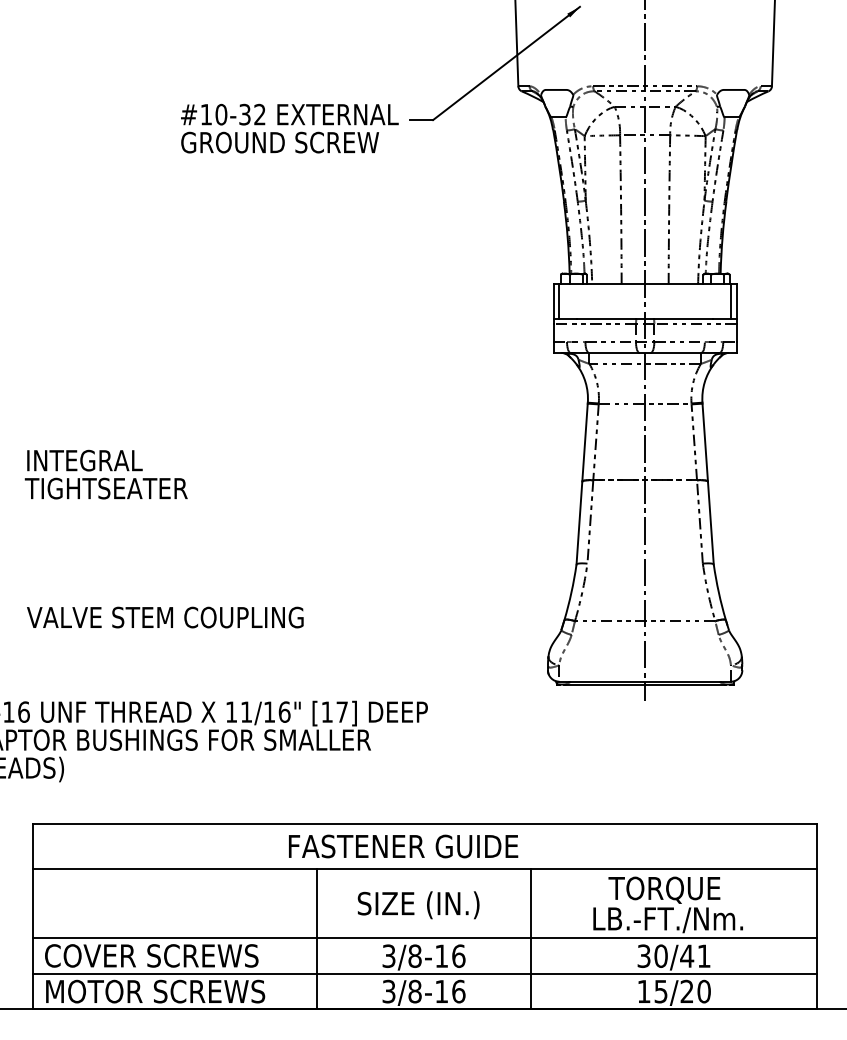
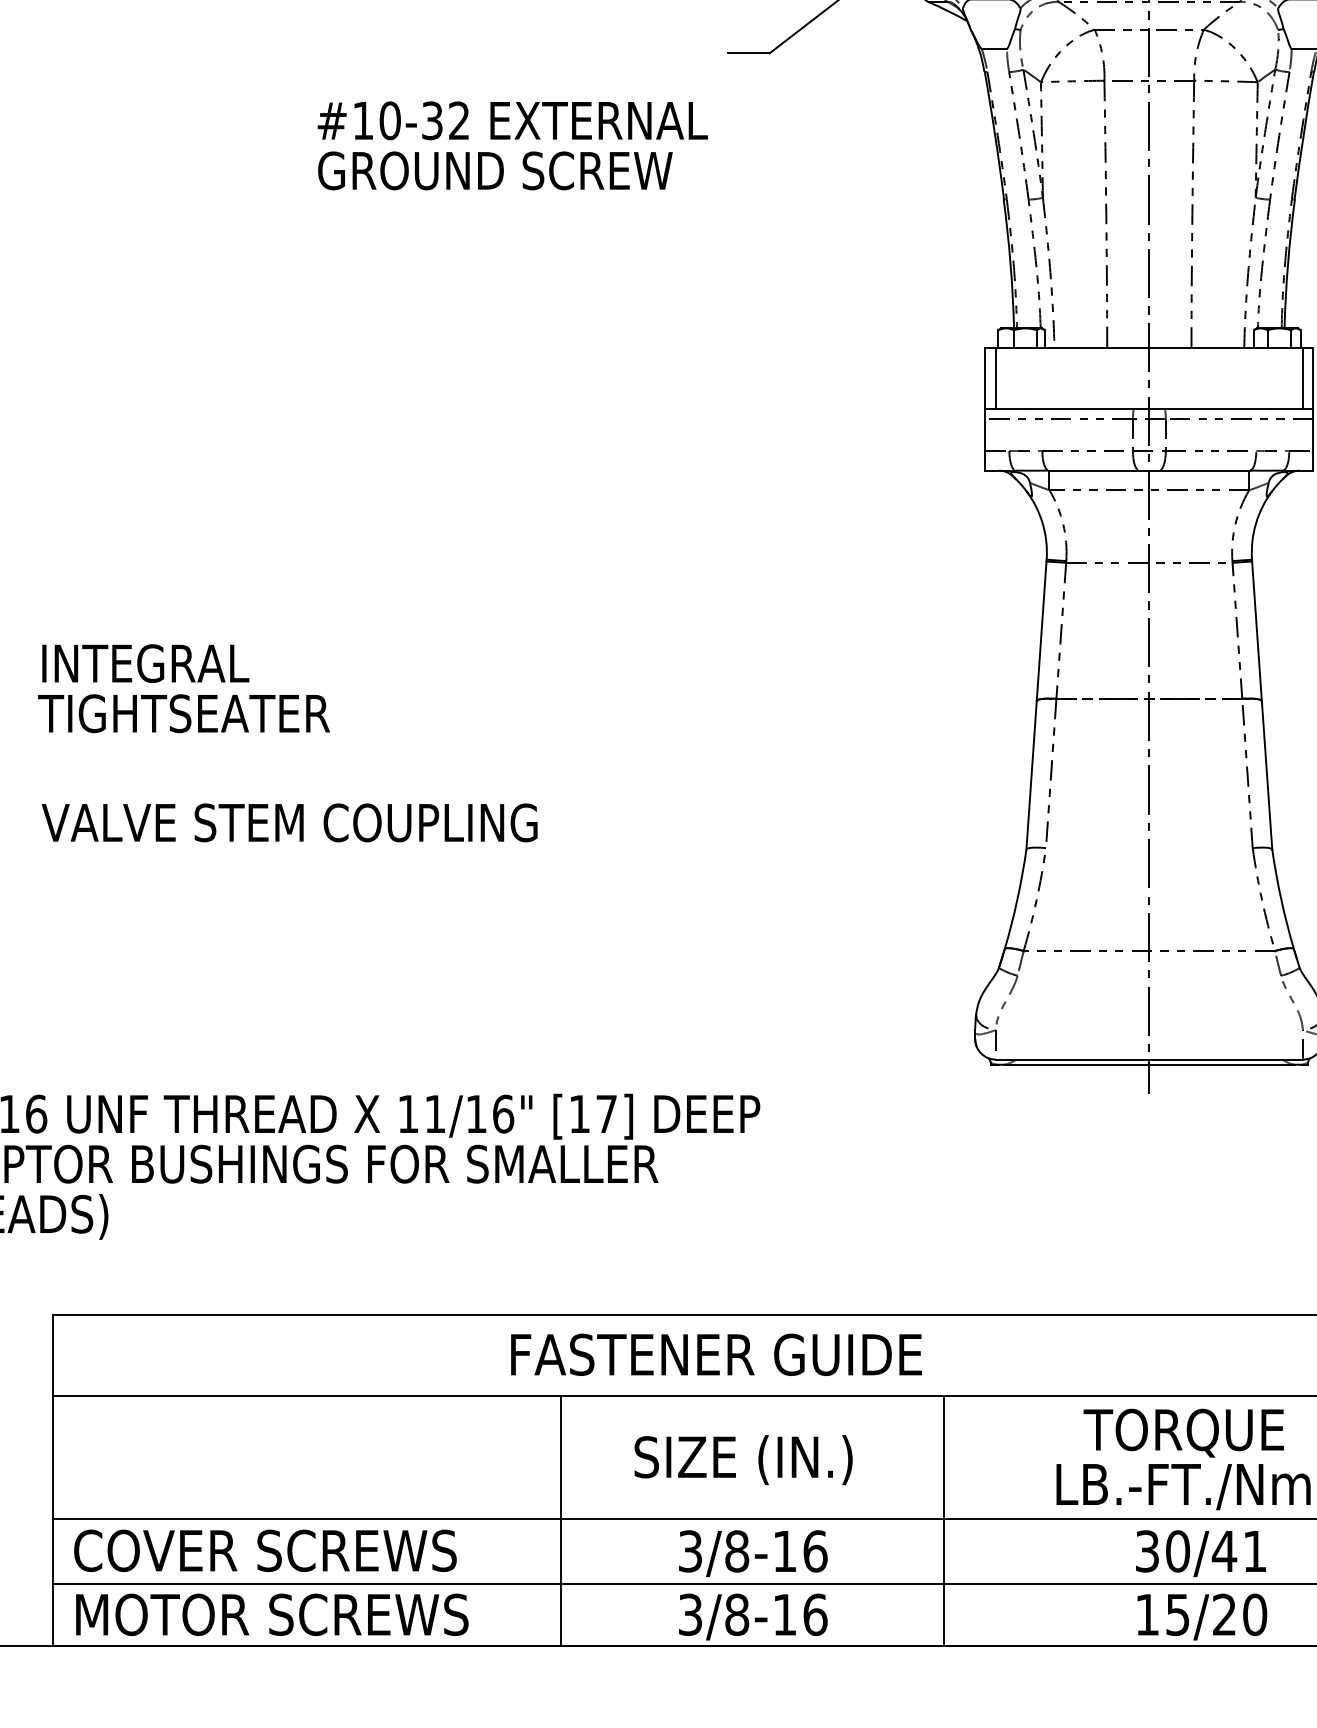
text: (289, 128) -> (512, 145), moved
text: (165, 617) -> (290, 822), moved

